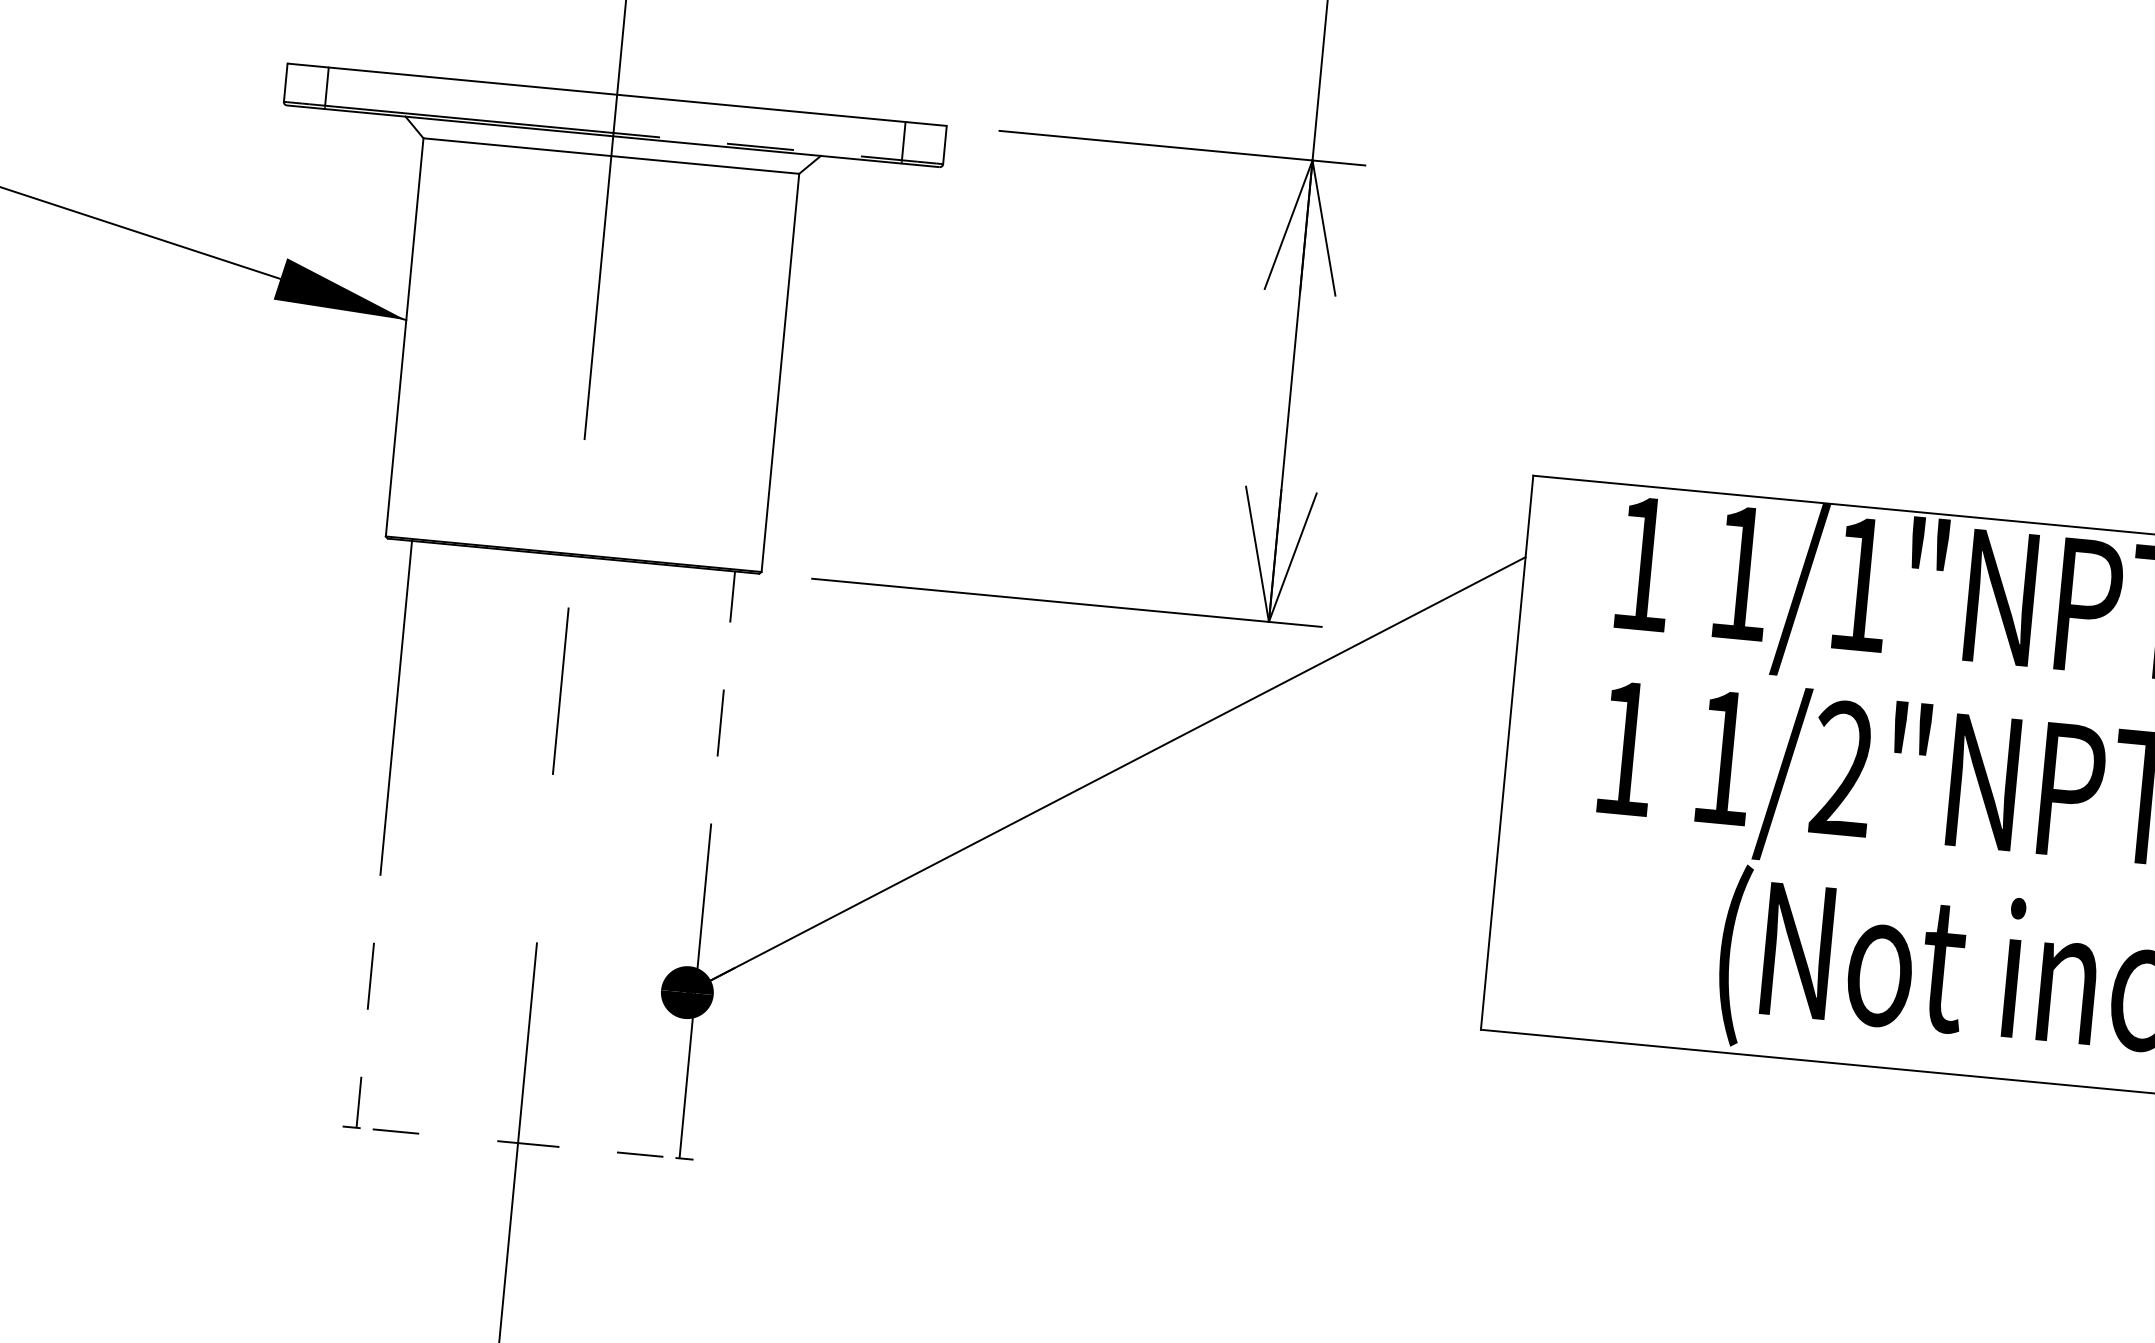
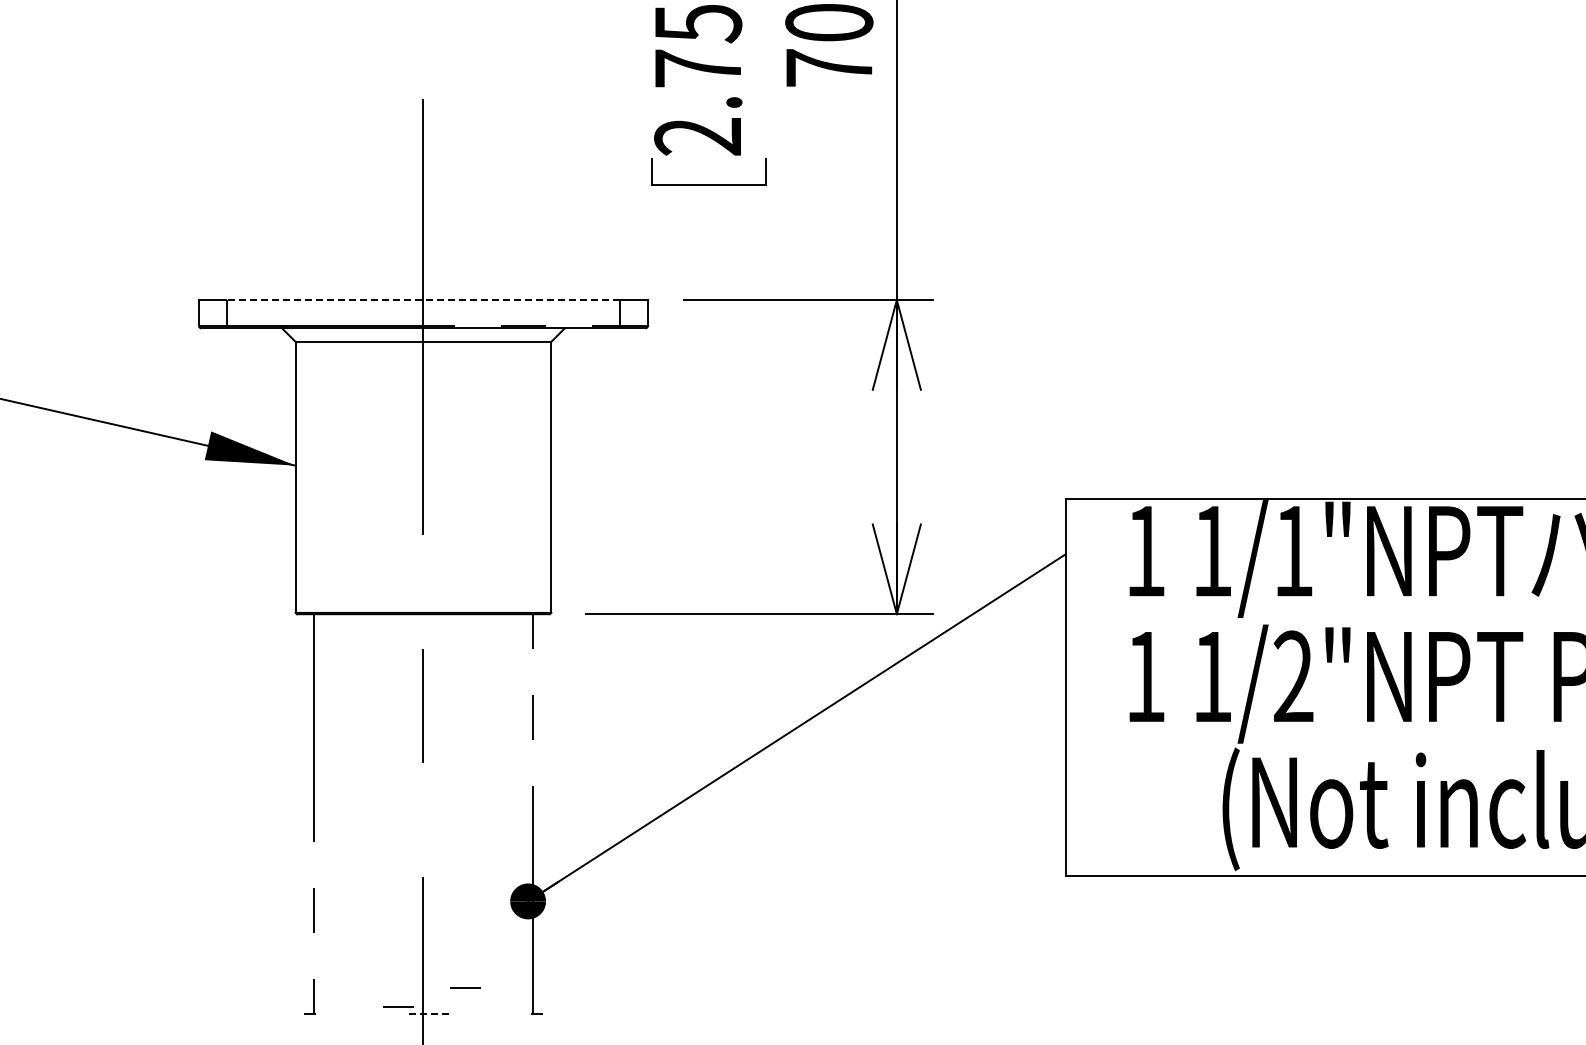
line: (615, 95) -> (422, 300), solid -> dashed
line: (396, 1131) -> (398, 1006), moved
line: (528, 1143) -> (430, 1013), solid -> dashed
line: (640, 1154) -> (465, 987), moved

